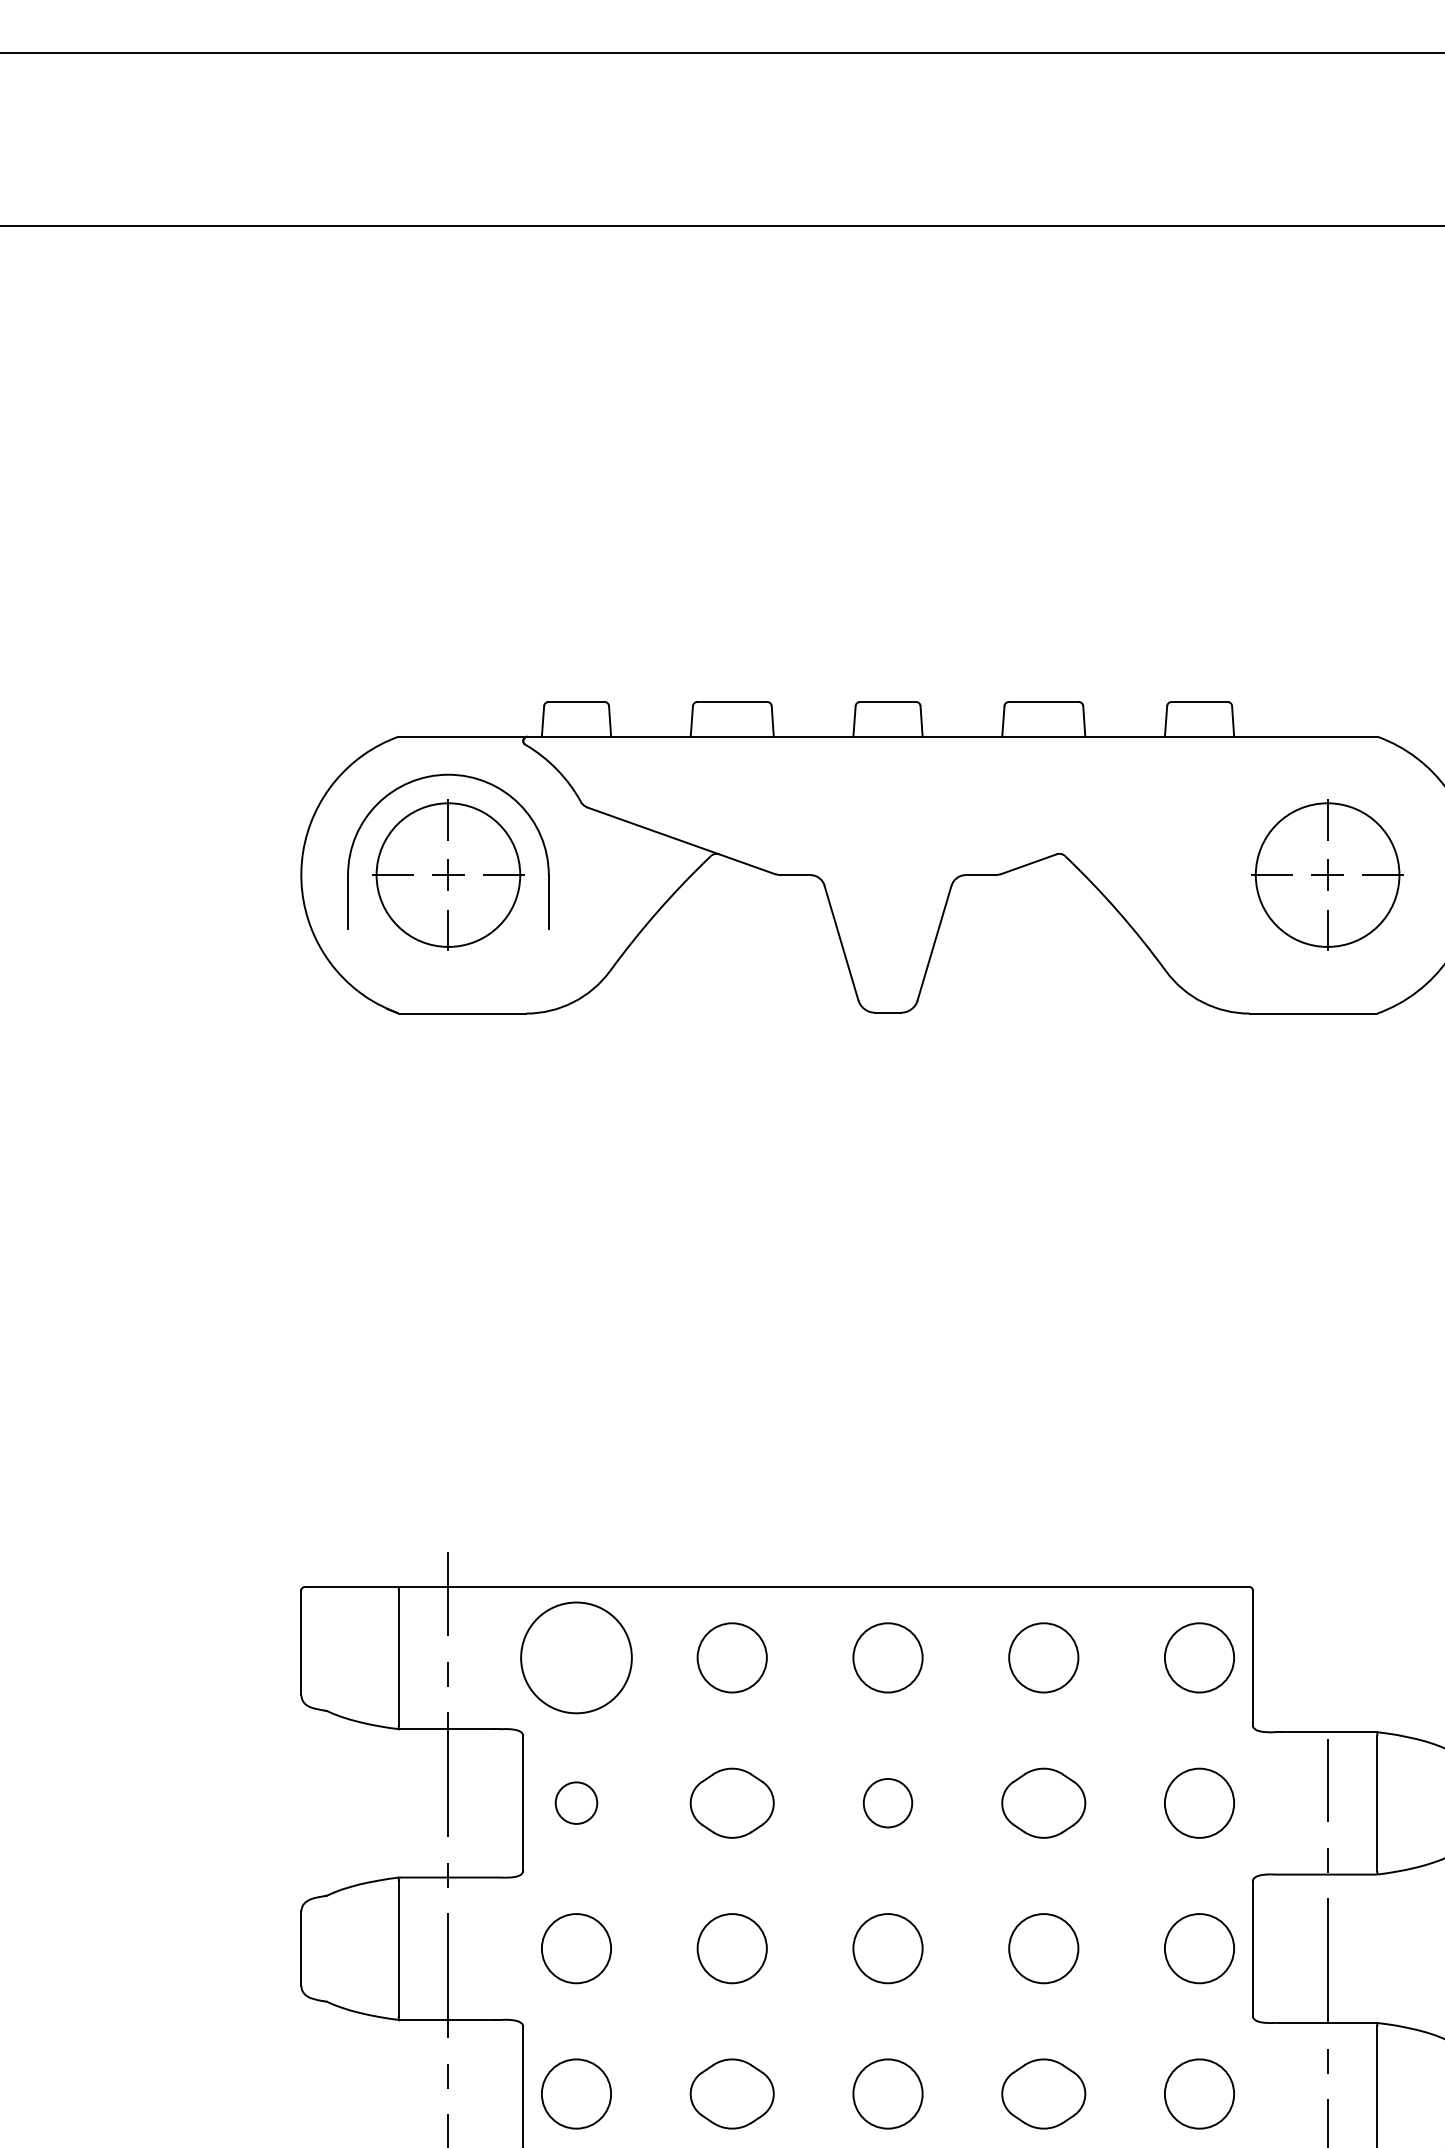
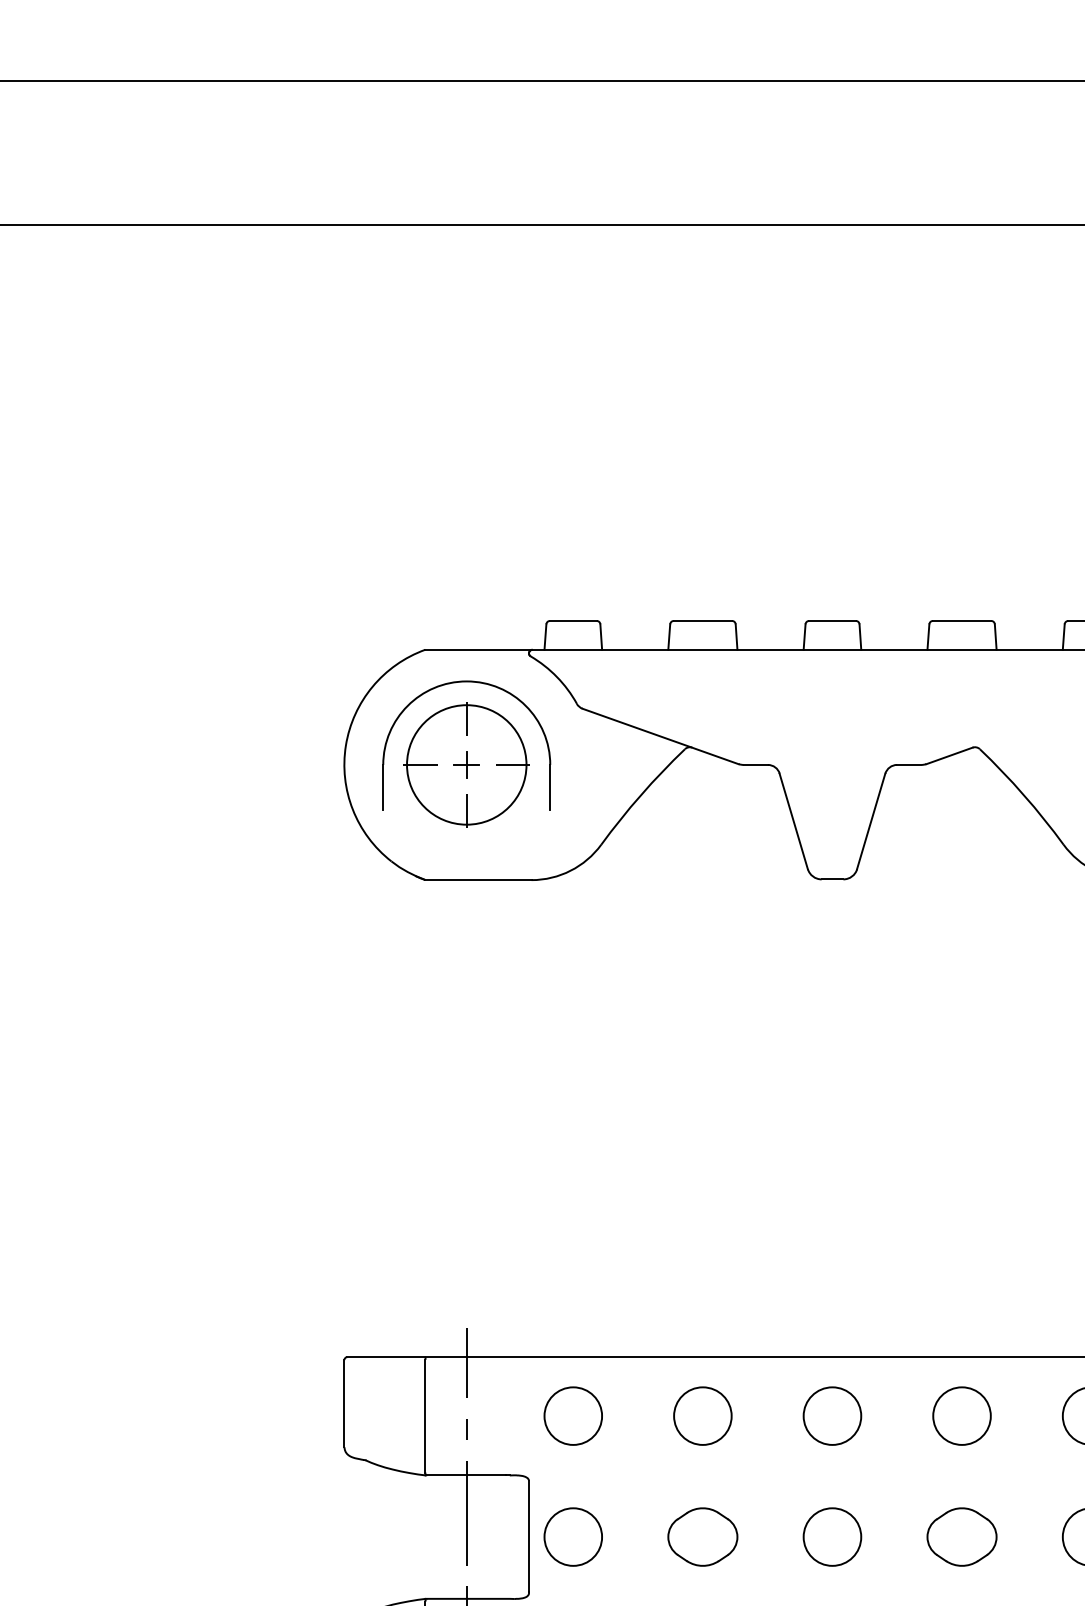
circle: (576, 1657) -> (573, 1415), size x0.62
circle: (576, 1802) -> (573, 1536), size x1.67
circle: (887, 1802) -> (832, 1536), size x1.43

